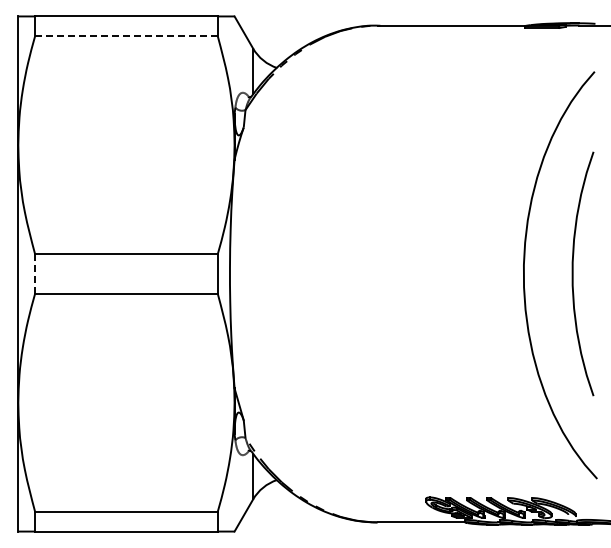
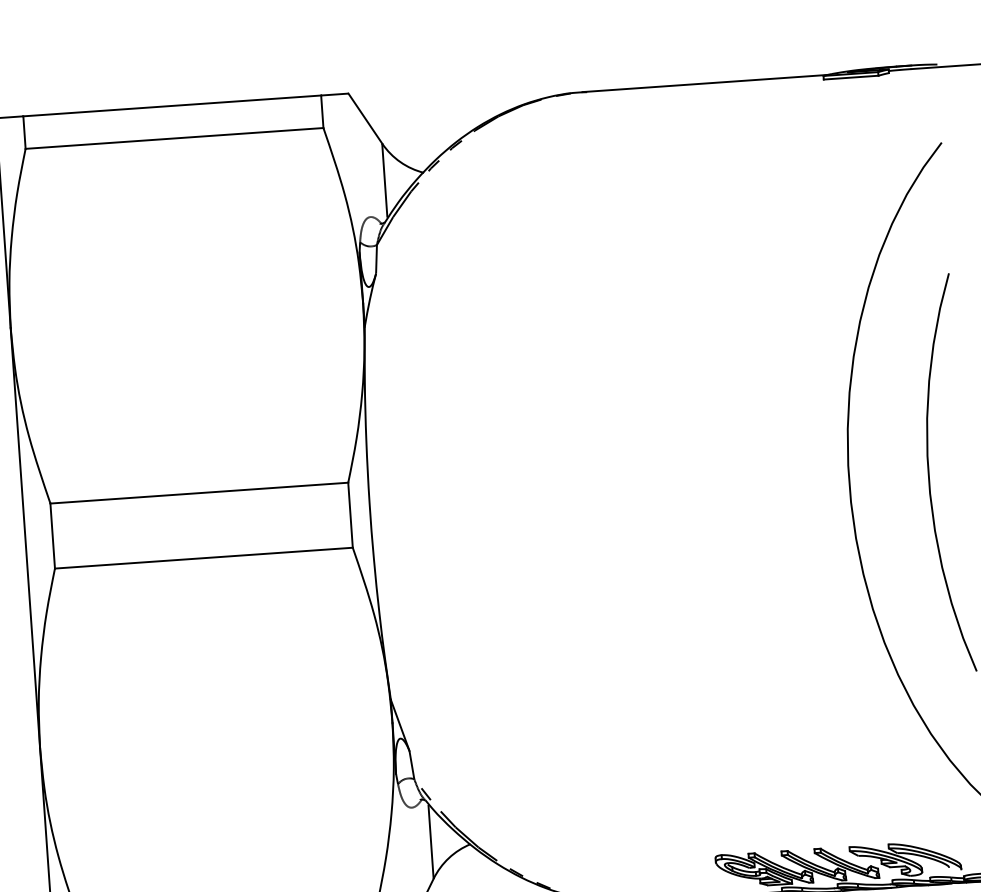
line: (125, 36) -> (173, 138), dashed -> solid
line: (35, 274) -> (53, 536), dashed -> solid

